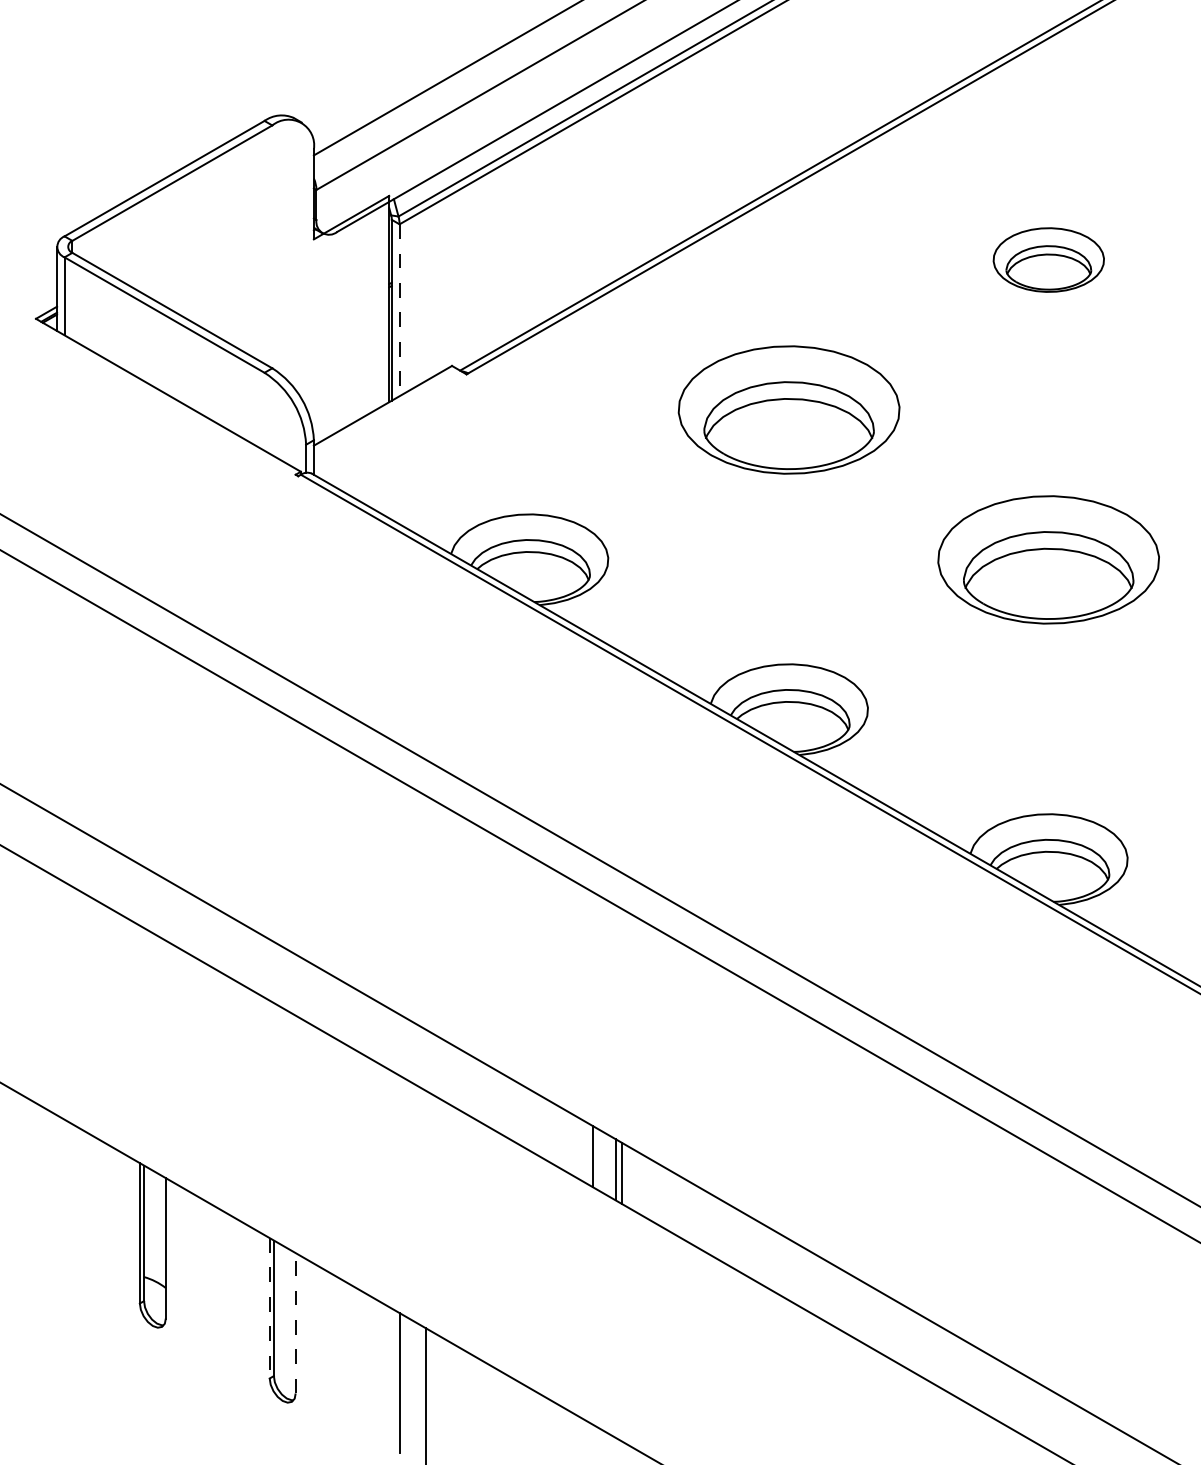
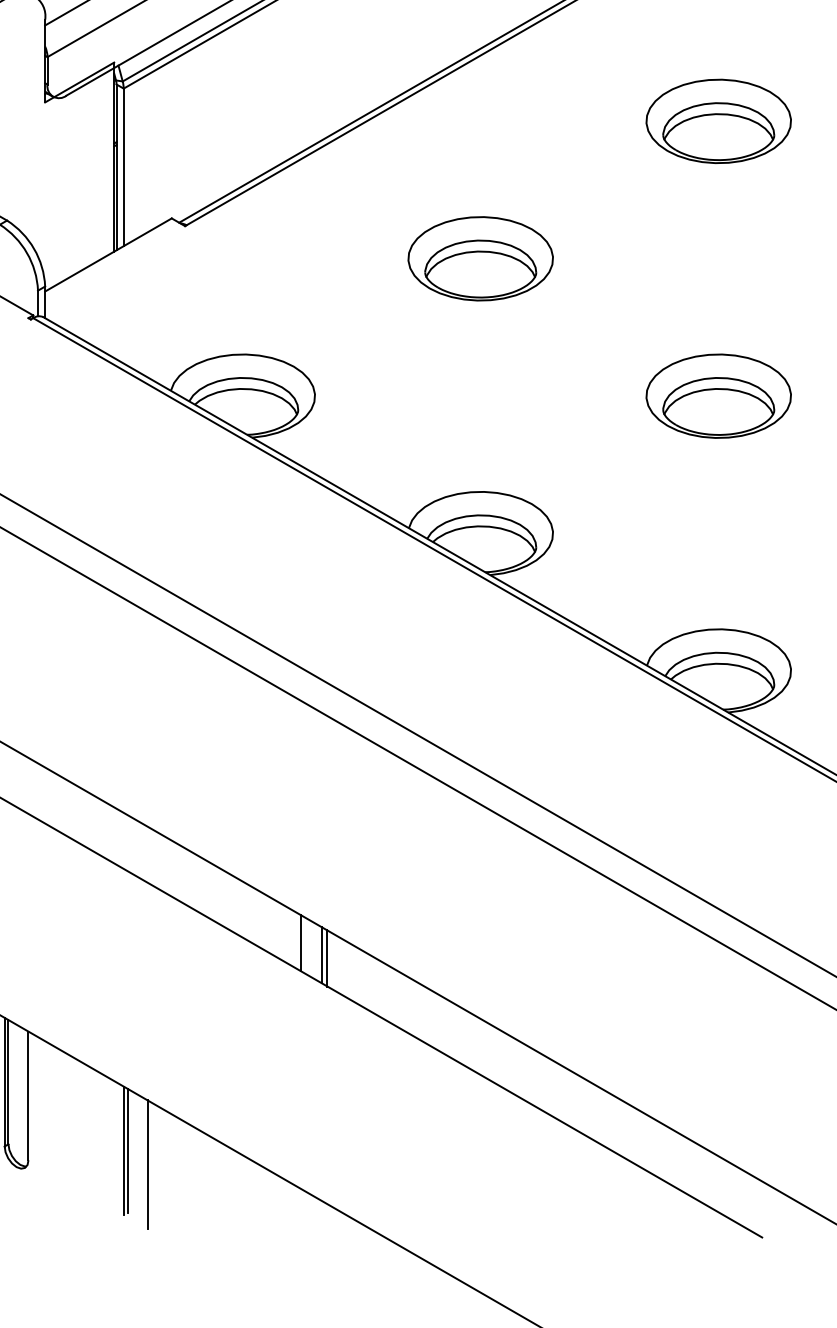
part: (1048, 259) -> (718, 120), size x1.43
line: (399, 310) -> (123, 167), dashed -> solid
part: (788, 409) -> (480, 258), size x0.71
part: (1048, 559) -> (718, 395), size x0.71
line: (269, 1308) -> (4, 1082), dashed -> solid
line: (295, 1322) -> (28, 1095), dashed -> solid
line: (403, 1383) -> (127, 1151), added

